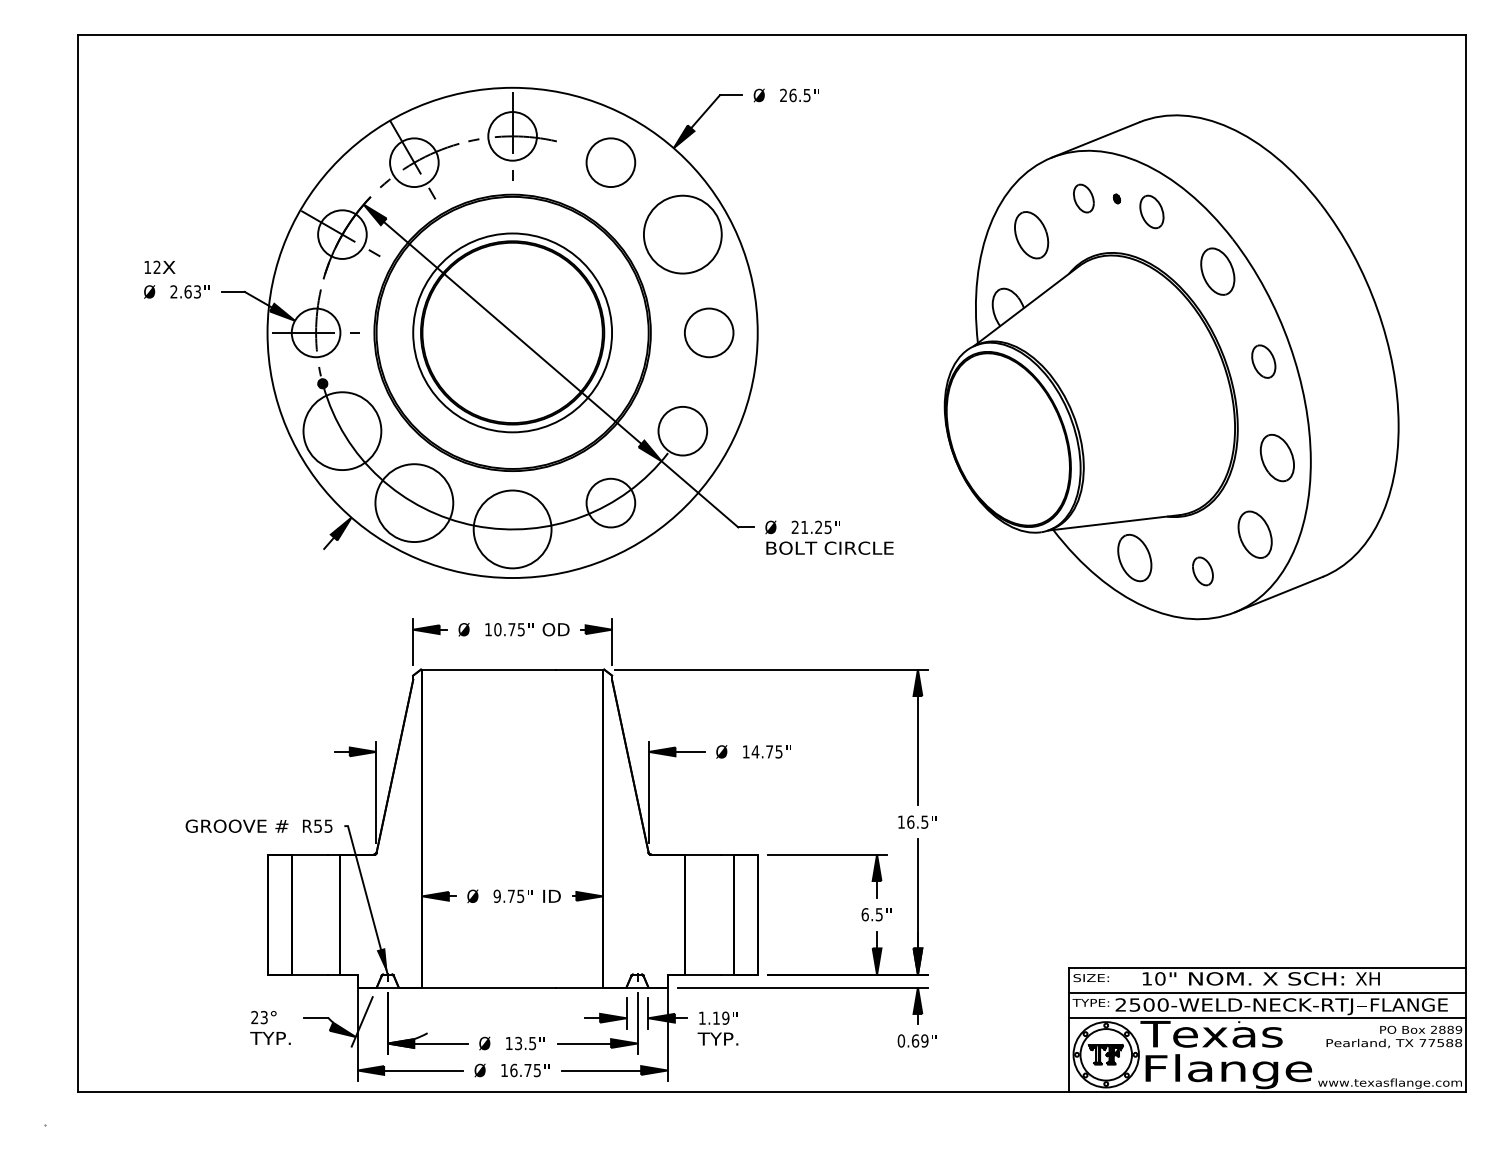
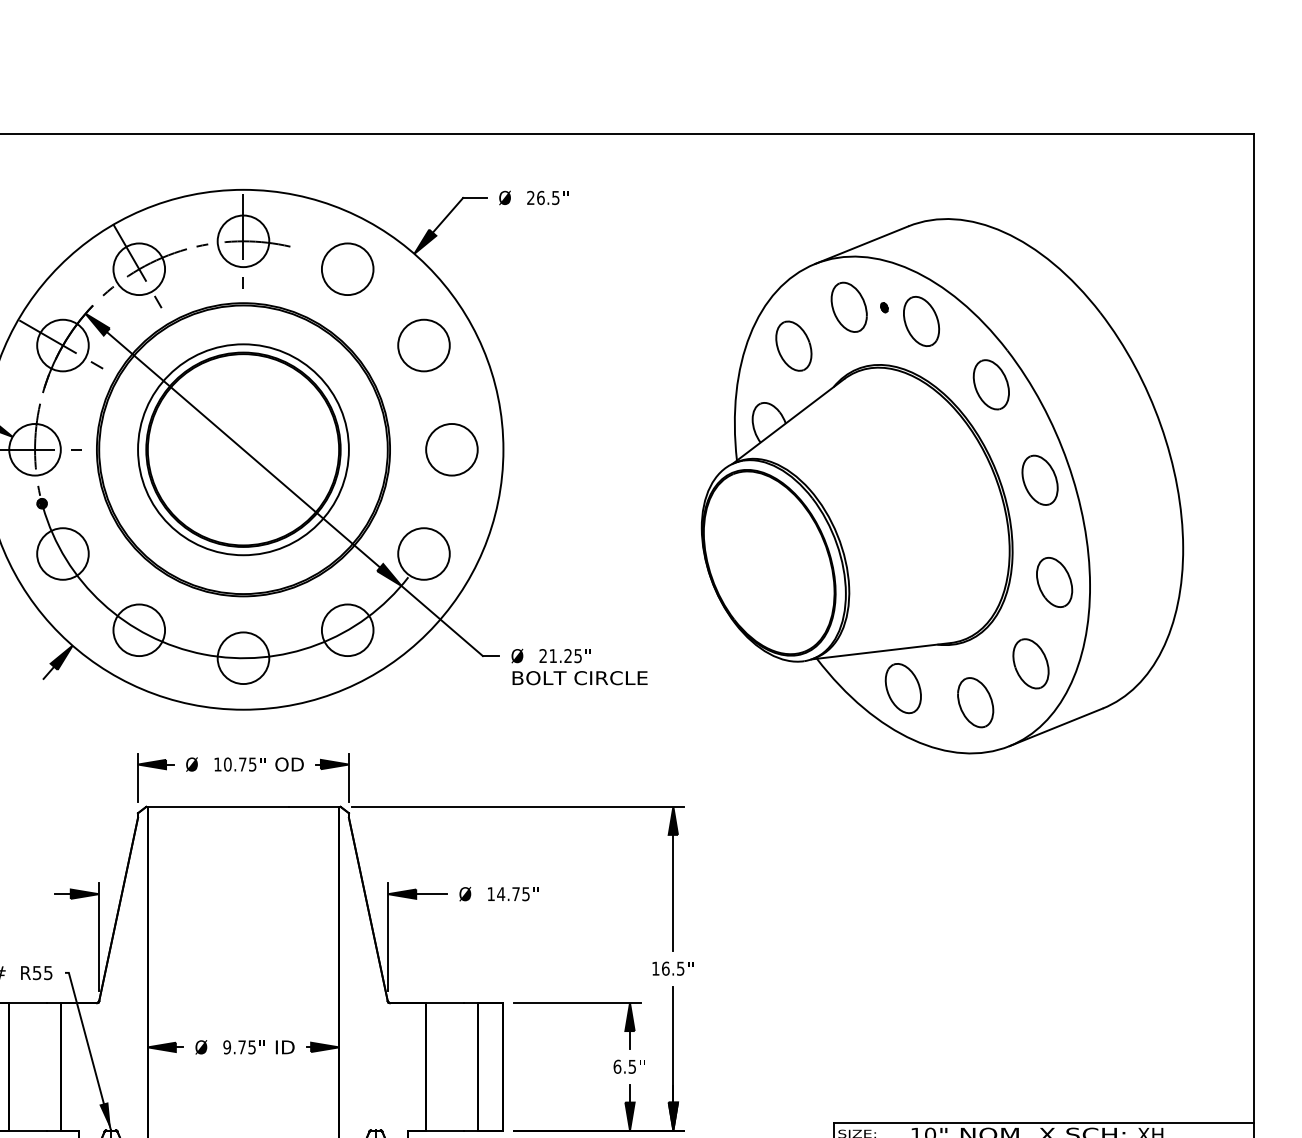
part: (1083, 198) -> (848, 307), size x1.67
part: (1151, 211) -> (921, 321), size x1.43
circle: (682, 234) -> (423, 345), size x0.62
part: (1263, 361) -> (1039, 480), size x1.43
circle: (342, 430) -> (63, 553), size x0.62
circle: (414, 502) -> (139, 629), size x0.62
circle: (512, 529) -> (243, 658), size x0.62
part: (1202, 571) -> (975, 702), size x1.67

